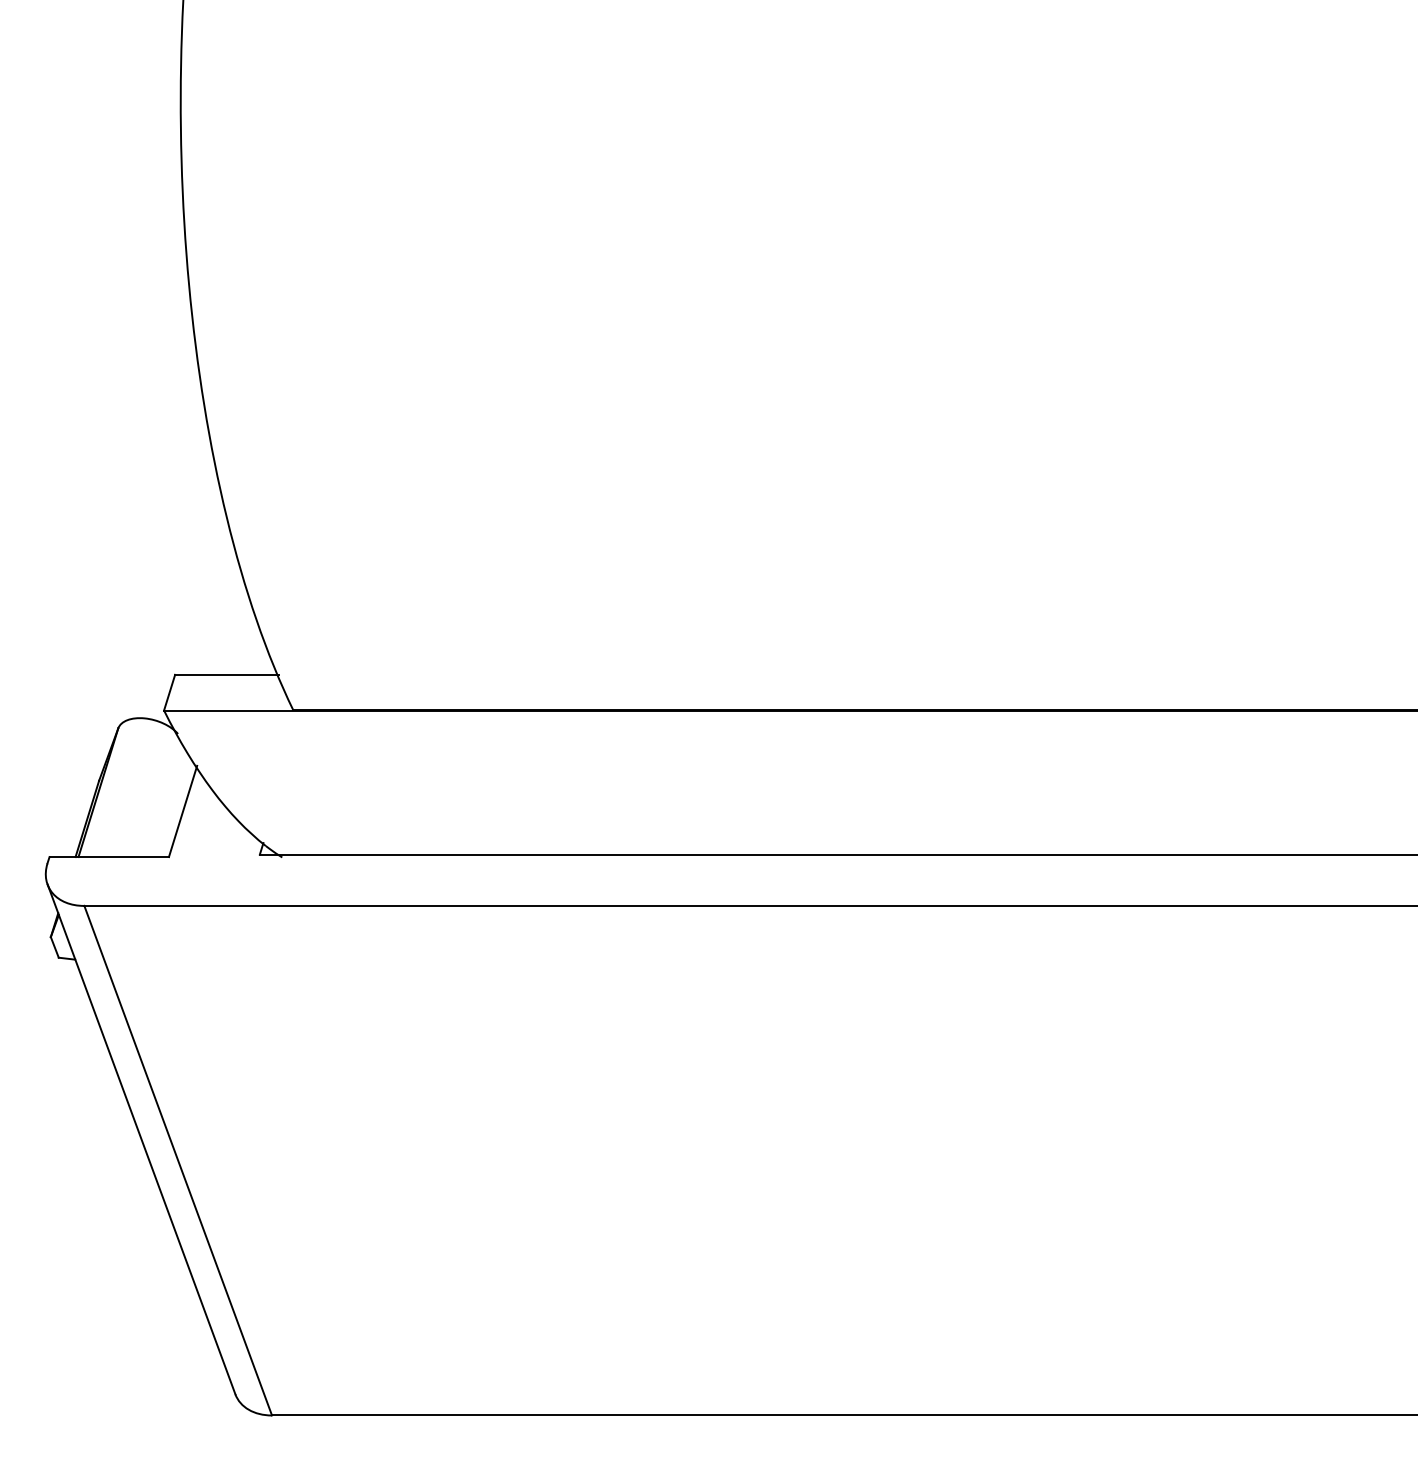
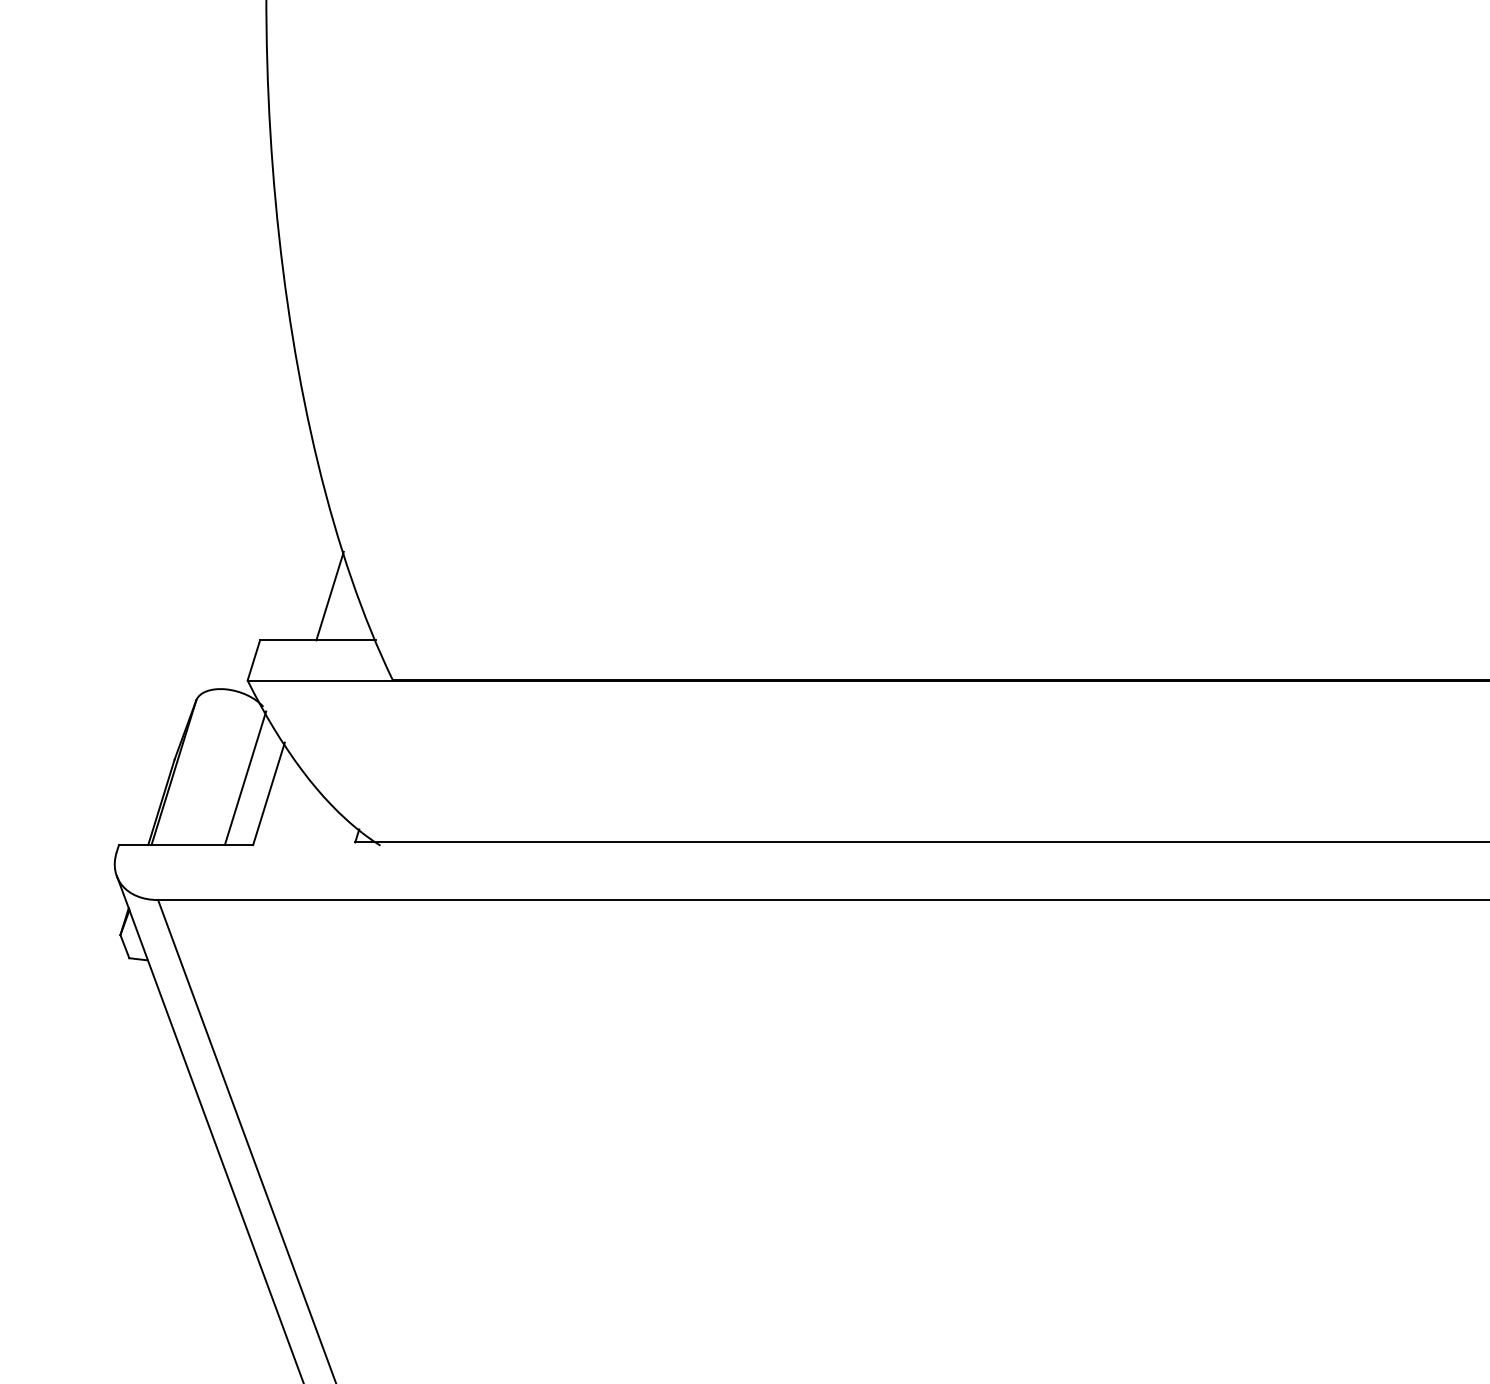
line: (237, 634) -> (330, 595), added
line: (161, 797) -> (244, 778), added

